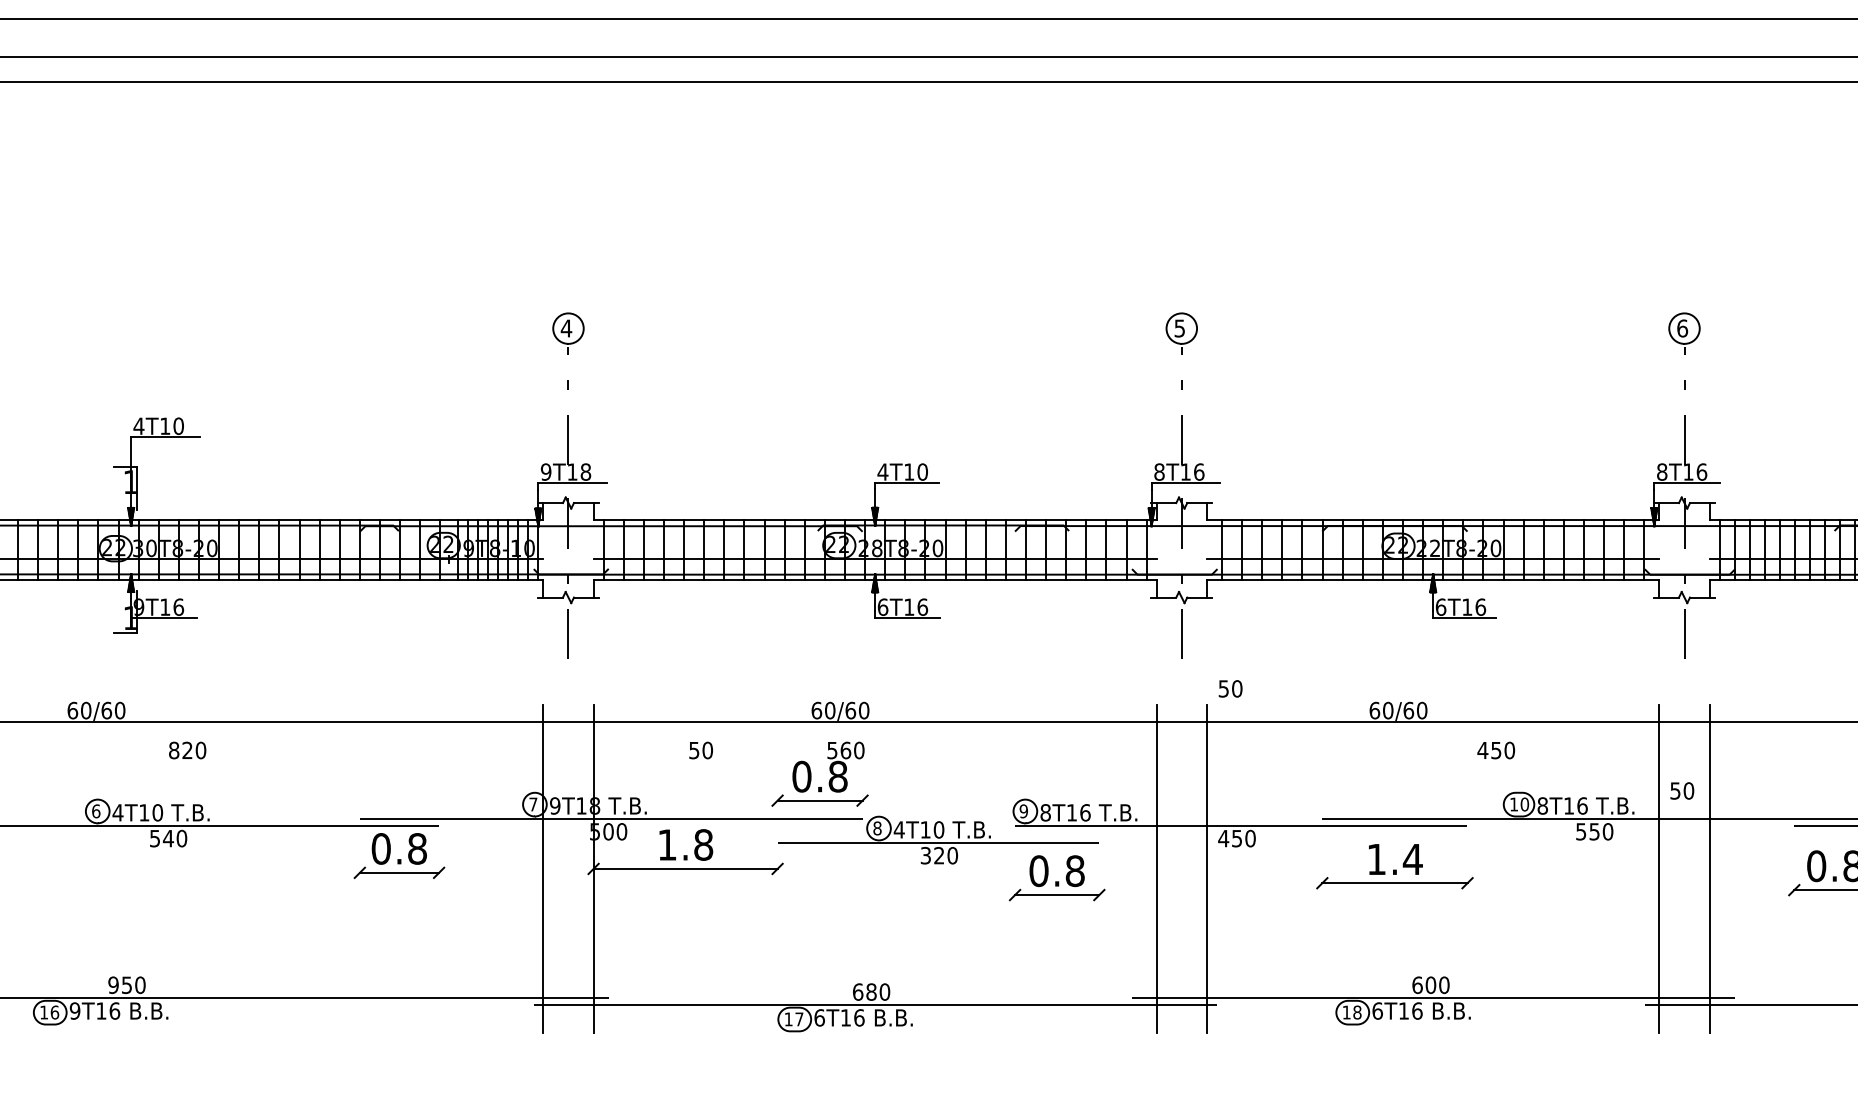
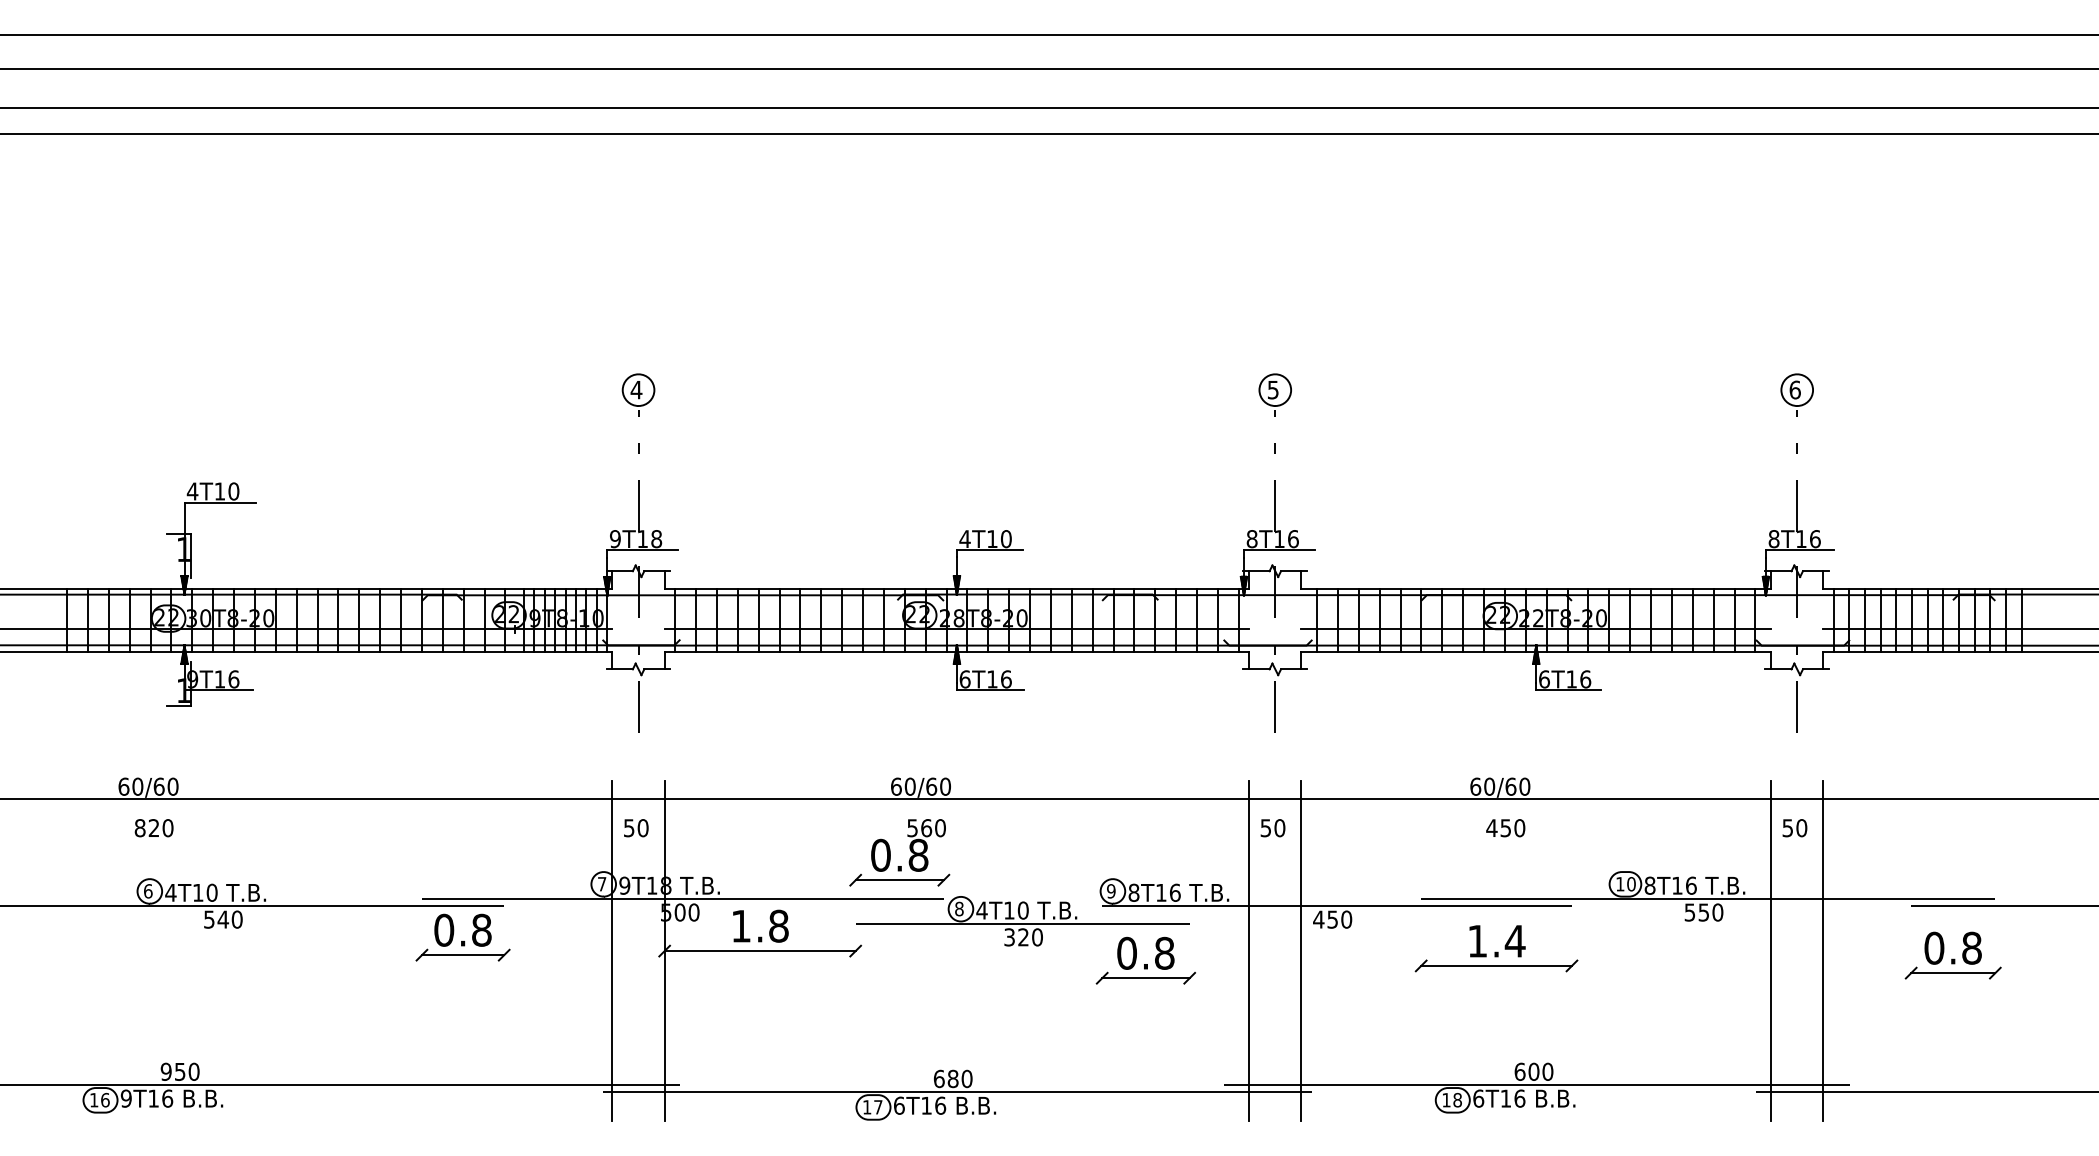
text: (1230, 689) -> (1272, 828), moved
text: (186, 750) -> (153, 828), moved
text: (701, 750) -> (636, 828), moved
text: (1495, 750) -> (1505, 828), moved
text: (1681, 791) -> (1794, 828), moved

